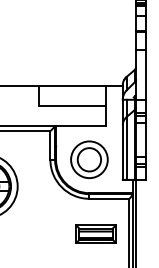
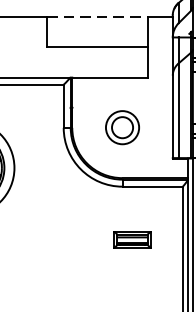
line: (73, 86) -> (98, 17), solid -> dashed
part: (89, 159) -> (122, 127), size x0.6
part: (95, 233) -> (131, 238), size x0.6

